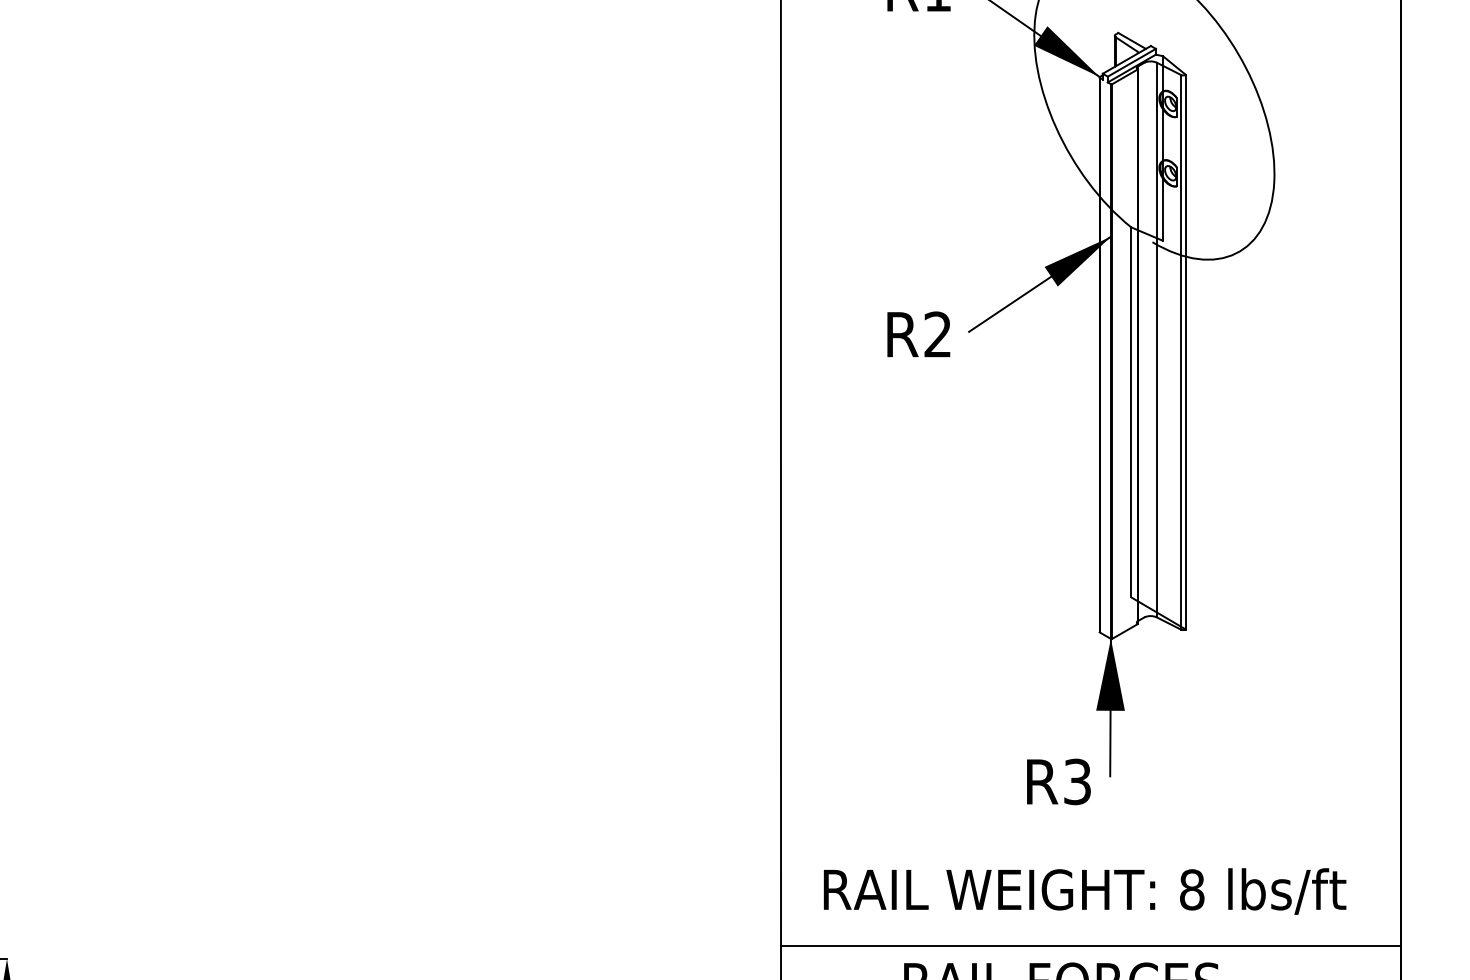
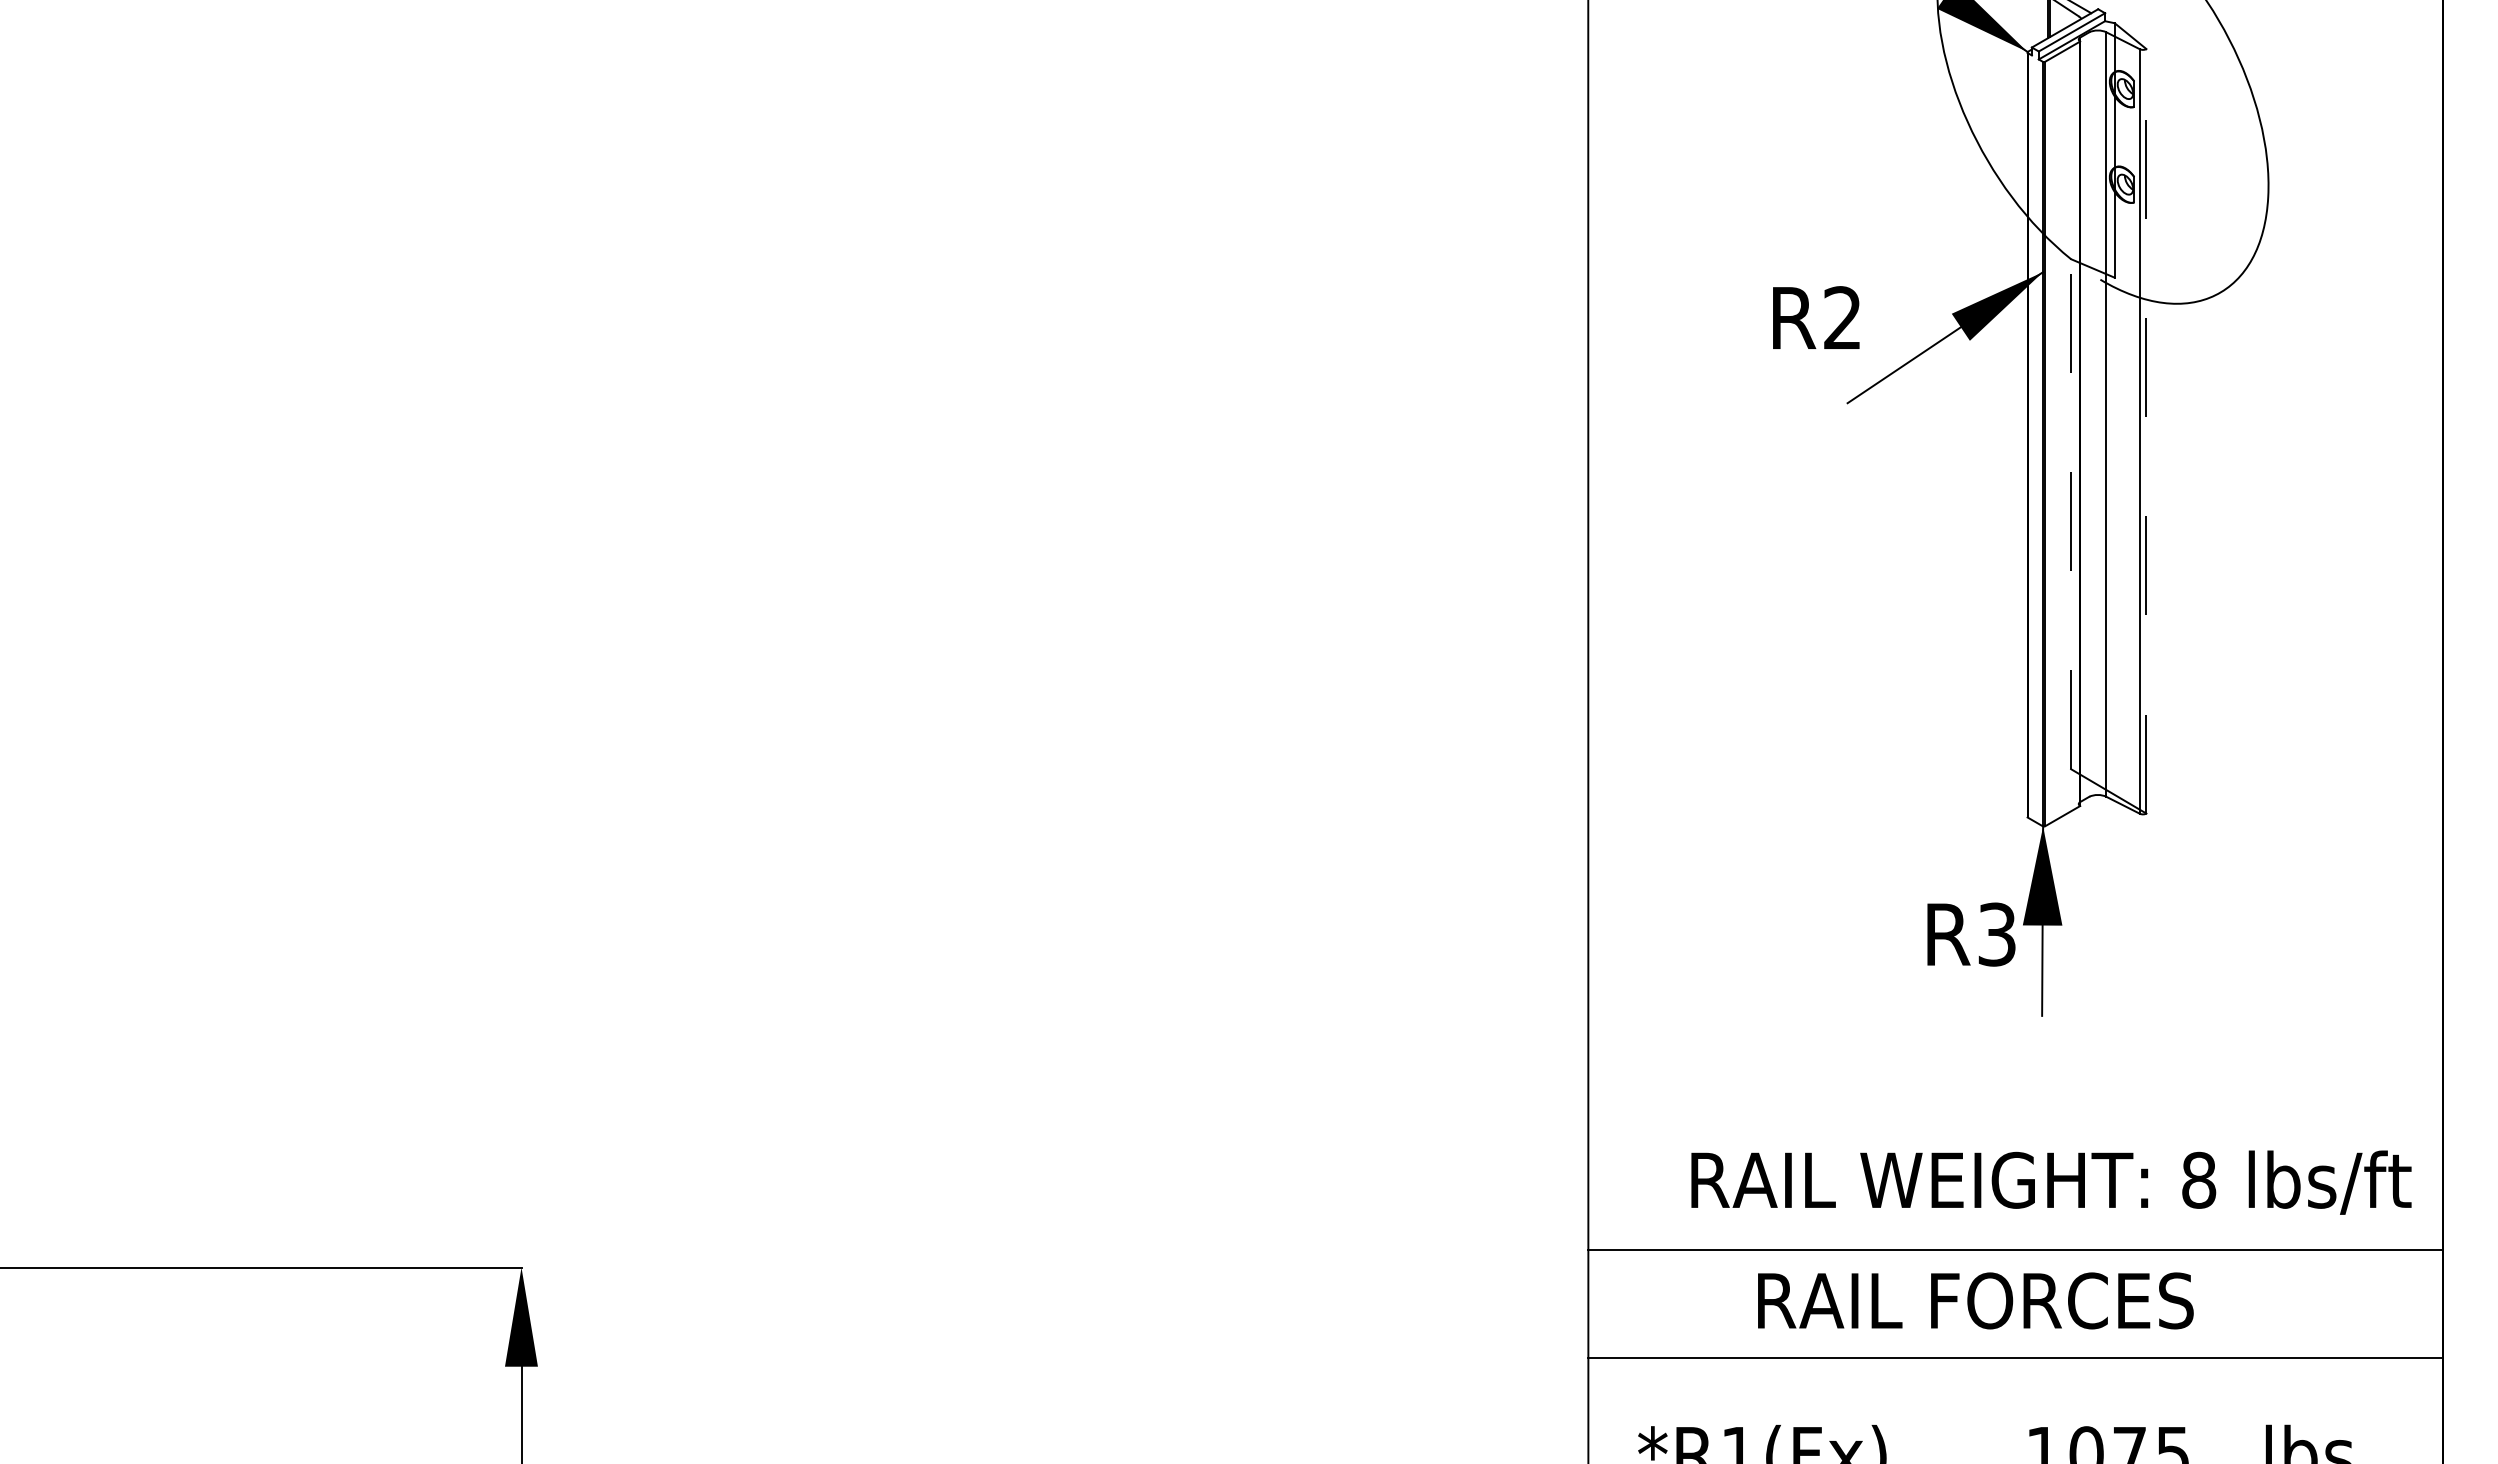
text: (918, 334) -> (1816, 317), moved
line: (1185, 351) -> (2146, 430), solid -> dashed
line: (1131, 411) -> (2071, 513), solid -> dashed
text: (1058, 781) -> (1971, 934), moved
text: (1085, 891) -> (2051, 1182), moved

